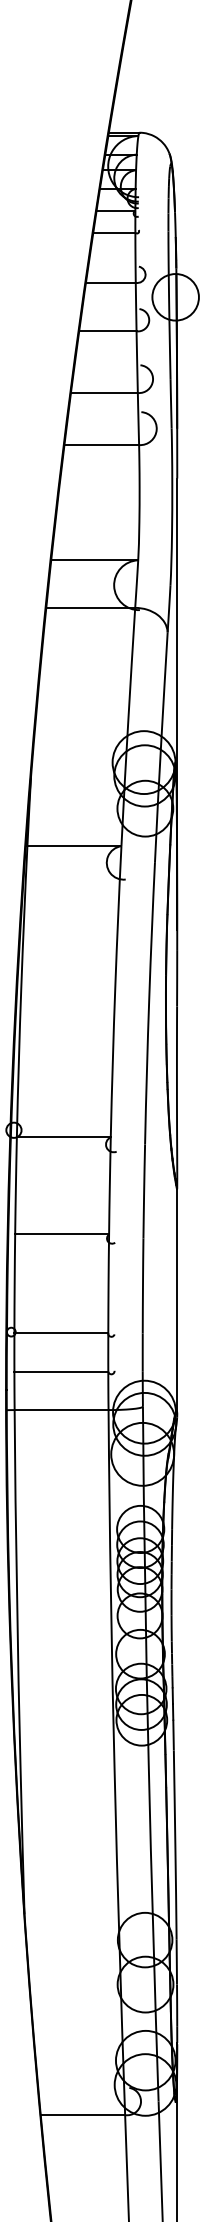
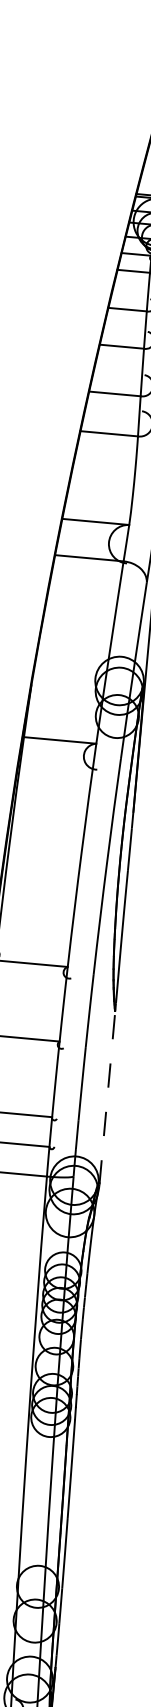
line: (177, 1296) -> (107, 1094), solid -> dashed

